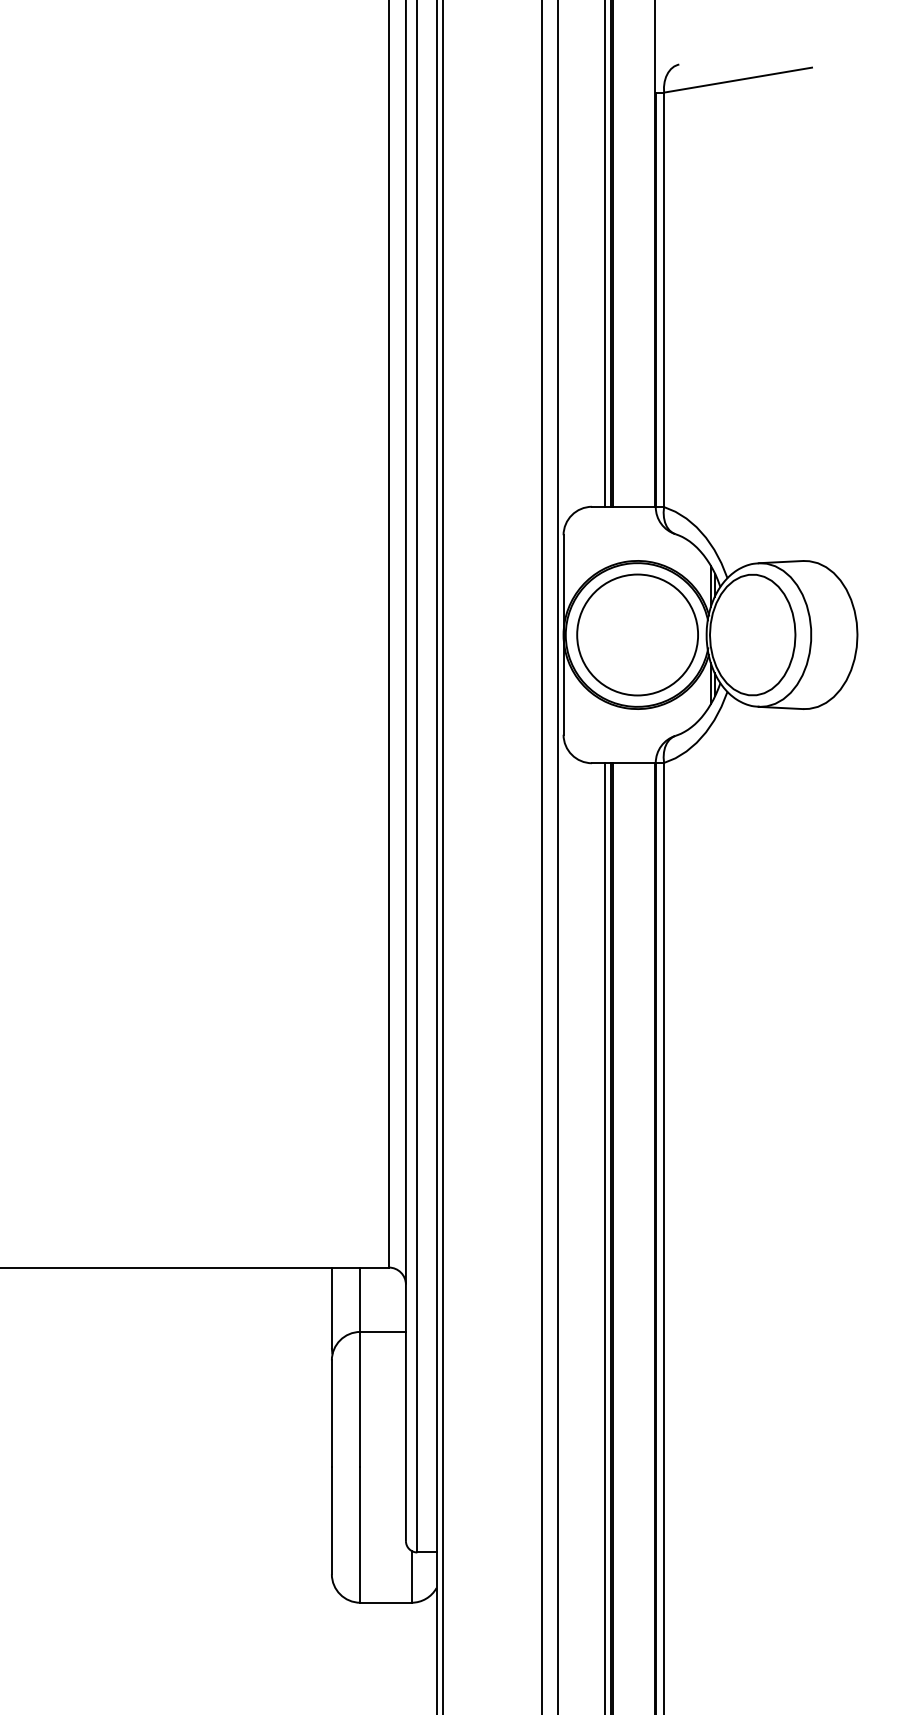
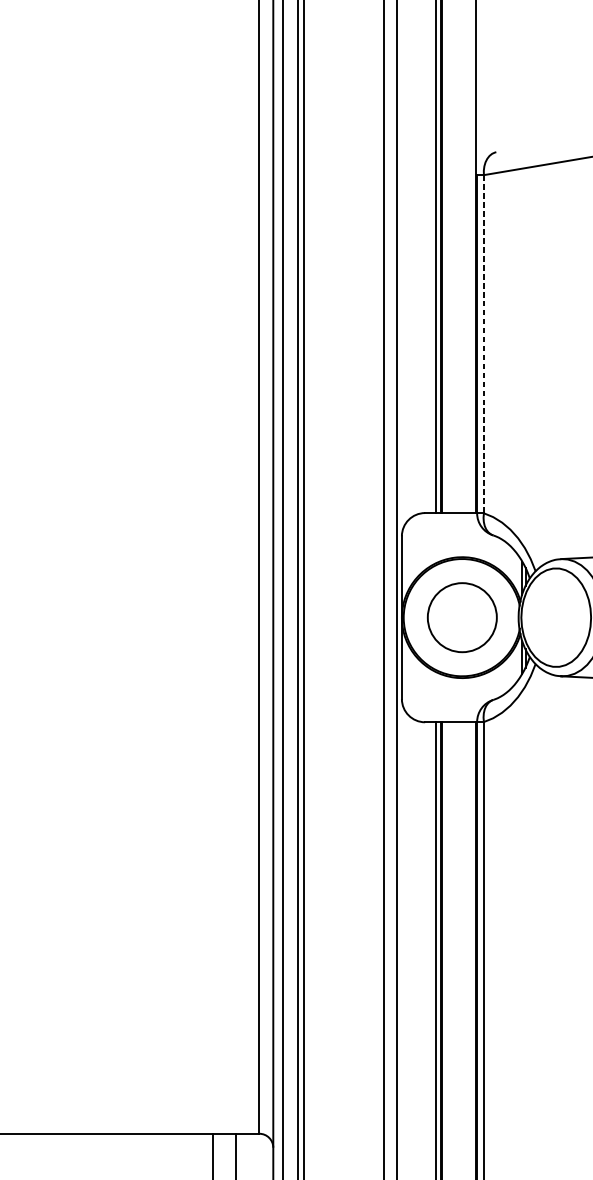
line: (664, 300) -> (484, 344), solid -> dashed
circle: (637, 634) -> (462, 617), size x0.7

